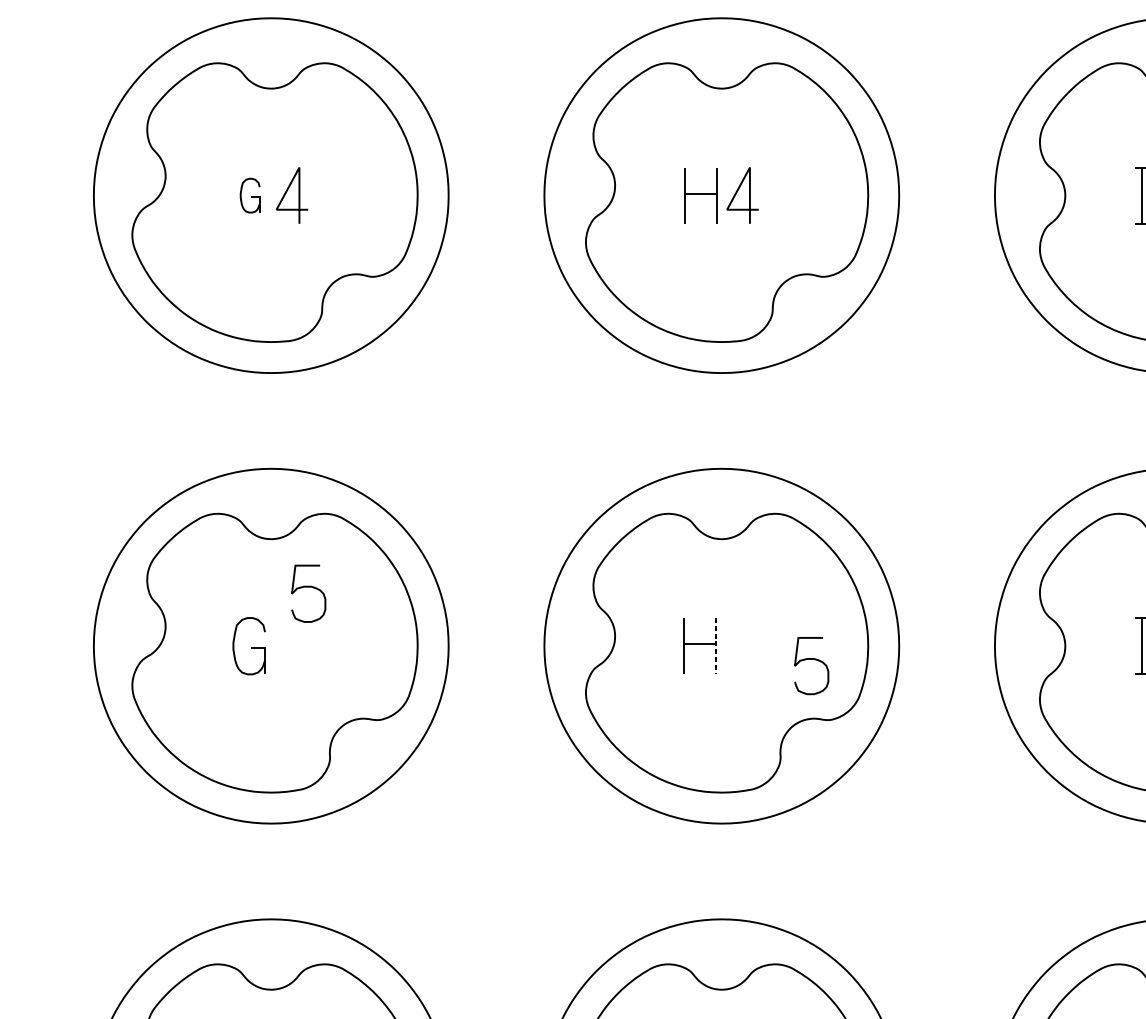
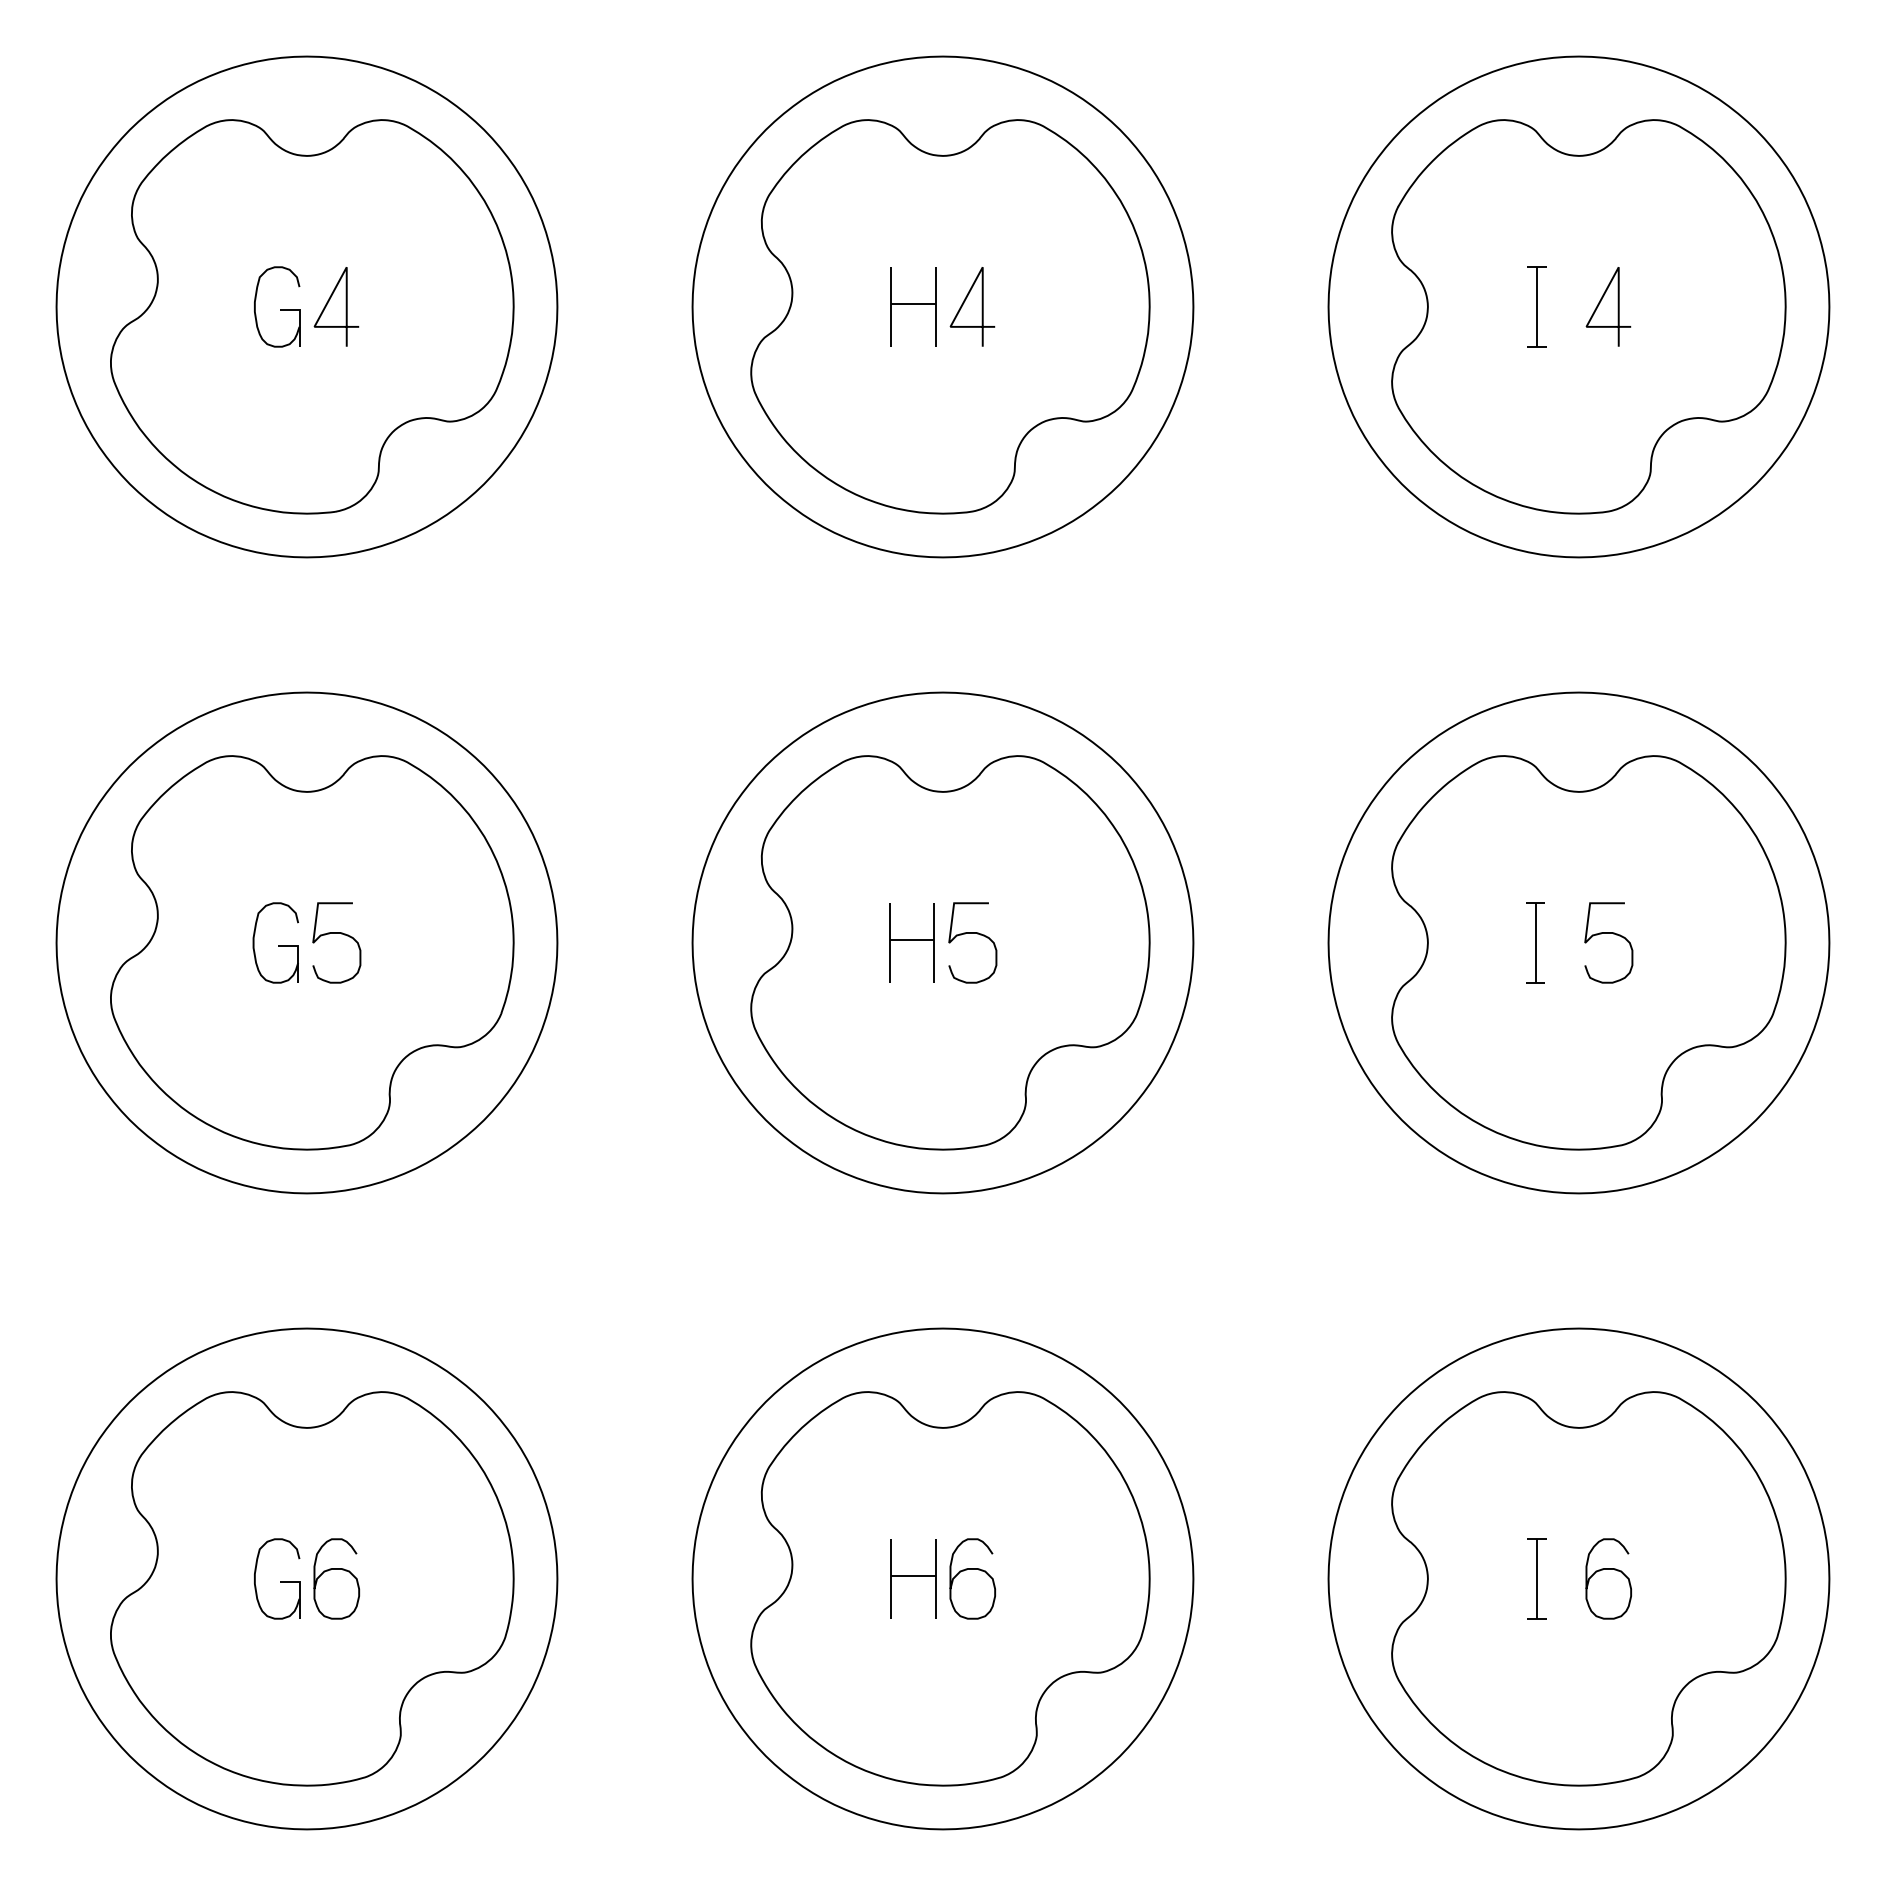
part: (250, 195) -> (277, 306), size x1.67
curve: (308, 587) -> (336, 933), moved
line: (715, 645) -> (934, 942), dashed -> solid
curve: (811, 659) -> (972, 933), moved

